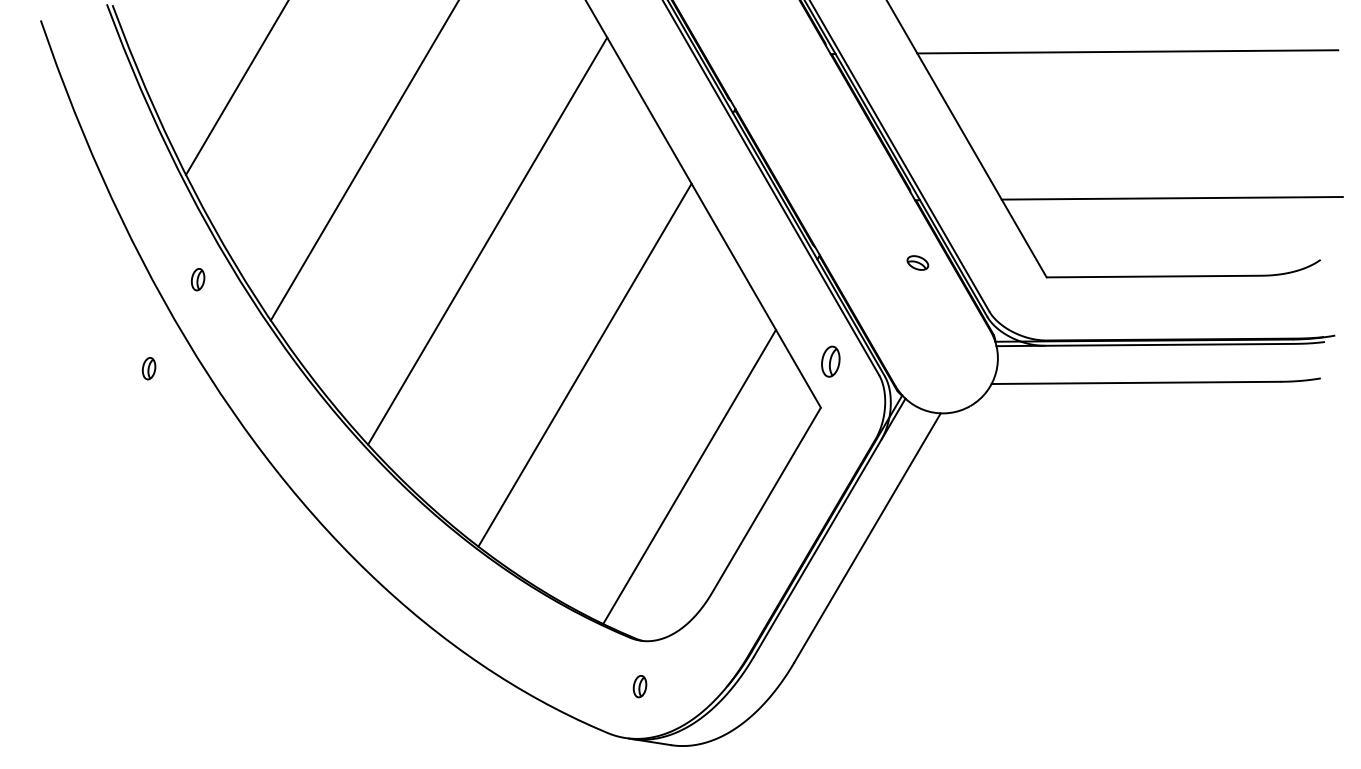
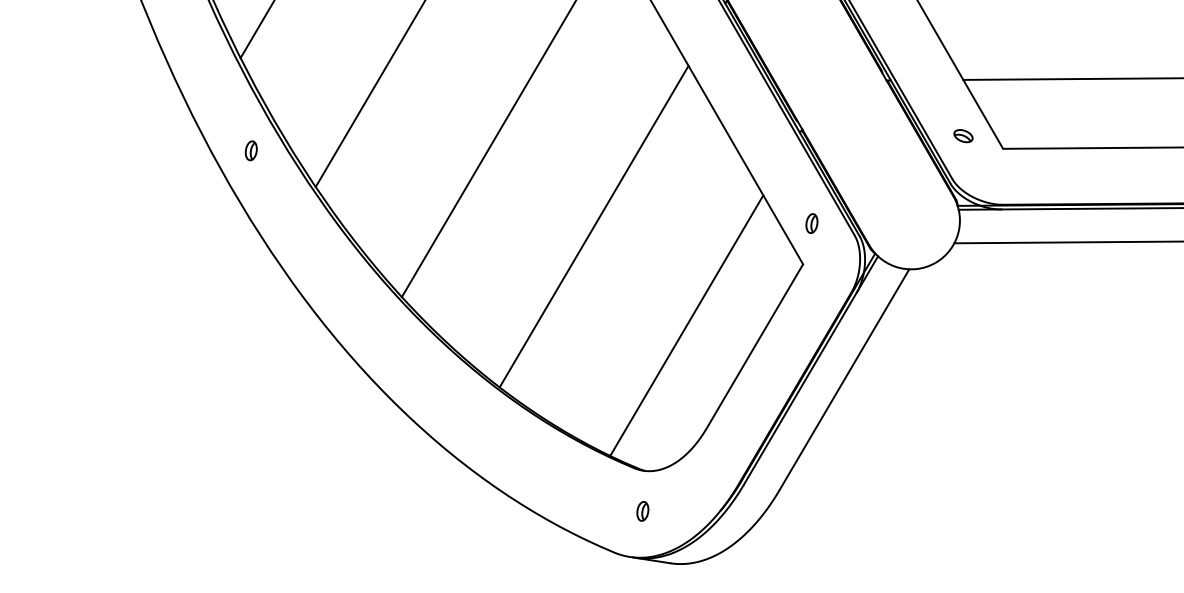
part: (917, 262) -> (963, 135), moved
part: (830, 361) -> (811, 223), size x0.71
part: (149, 368) -> (208, 229), removed

